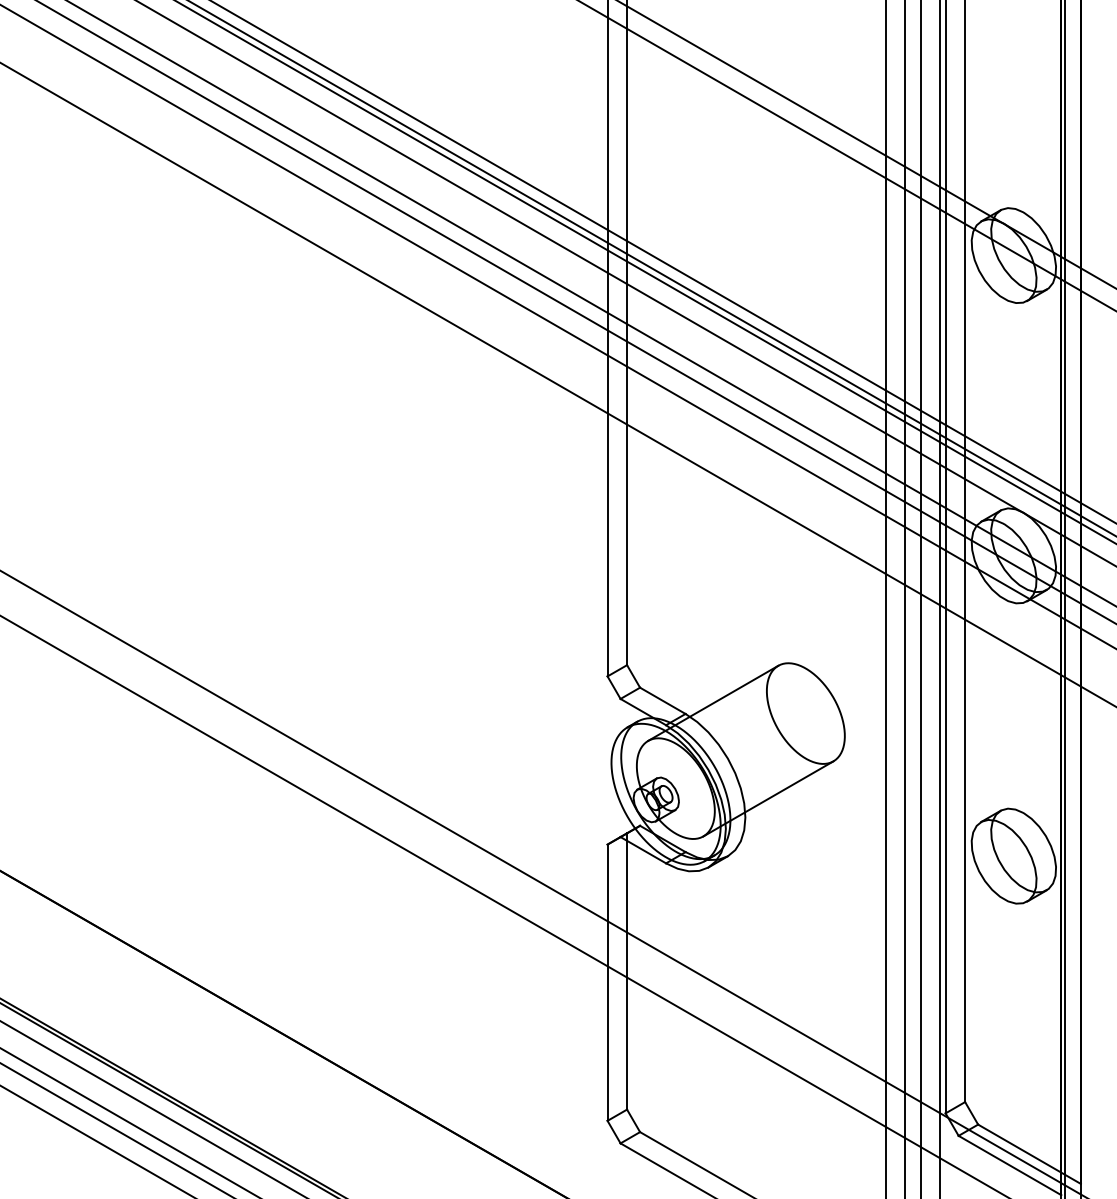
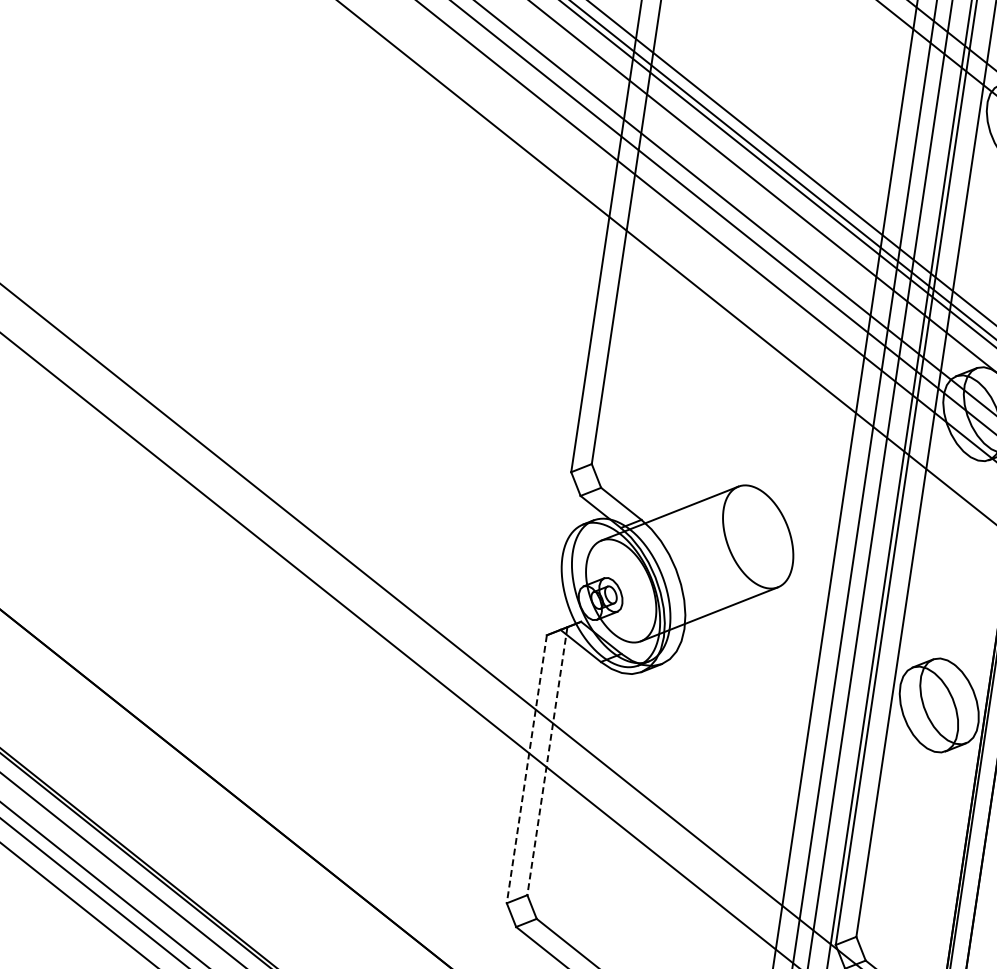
line: (627, 971) -> (547, 761), solid -> dashed
line: (607, 983) -> (526, 770), solid -> dashed

